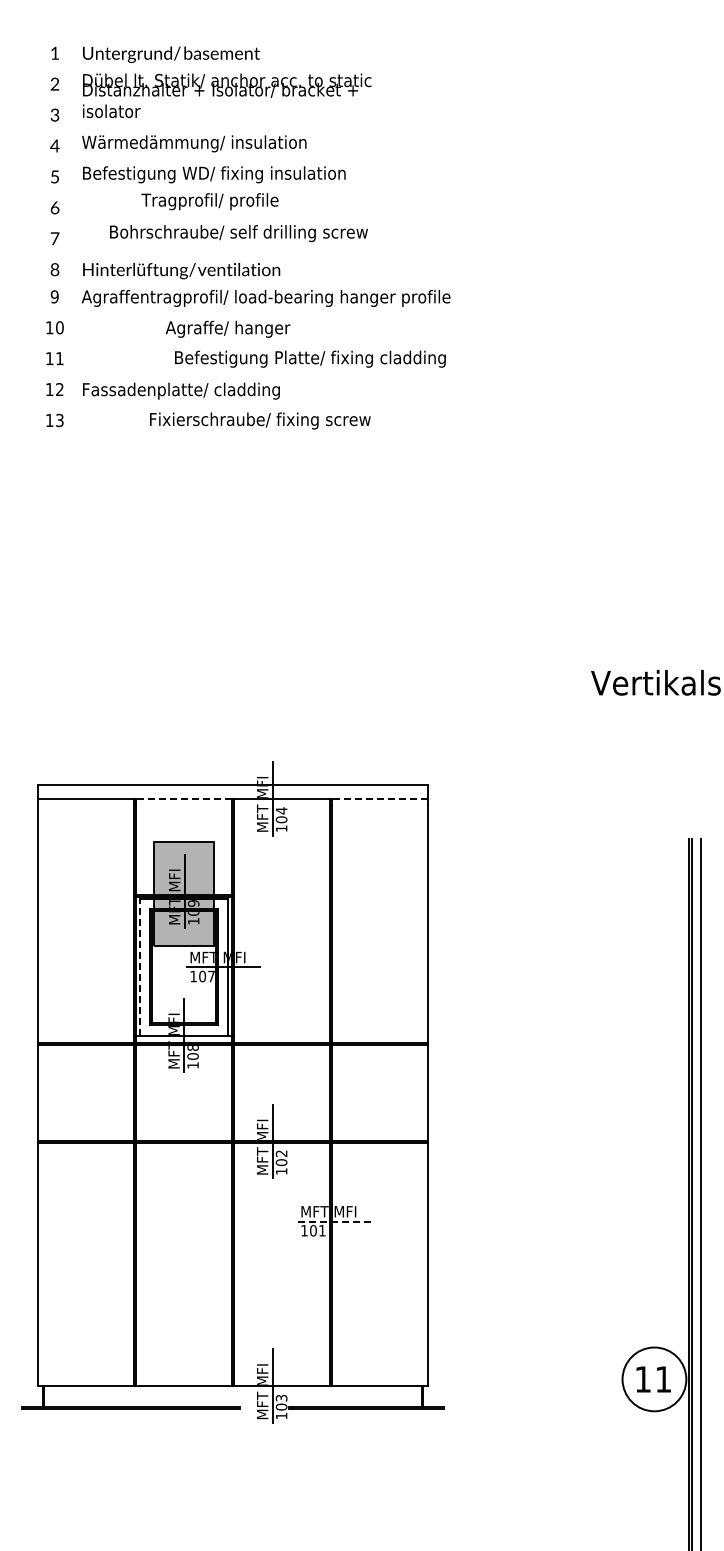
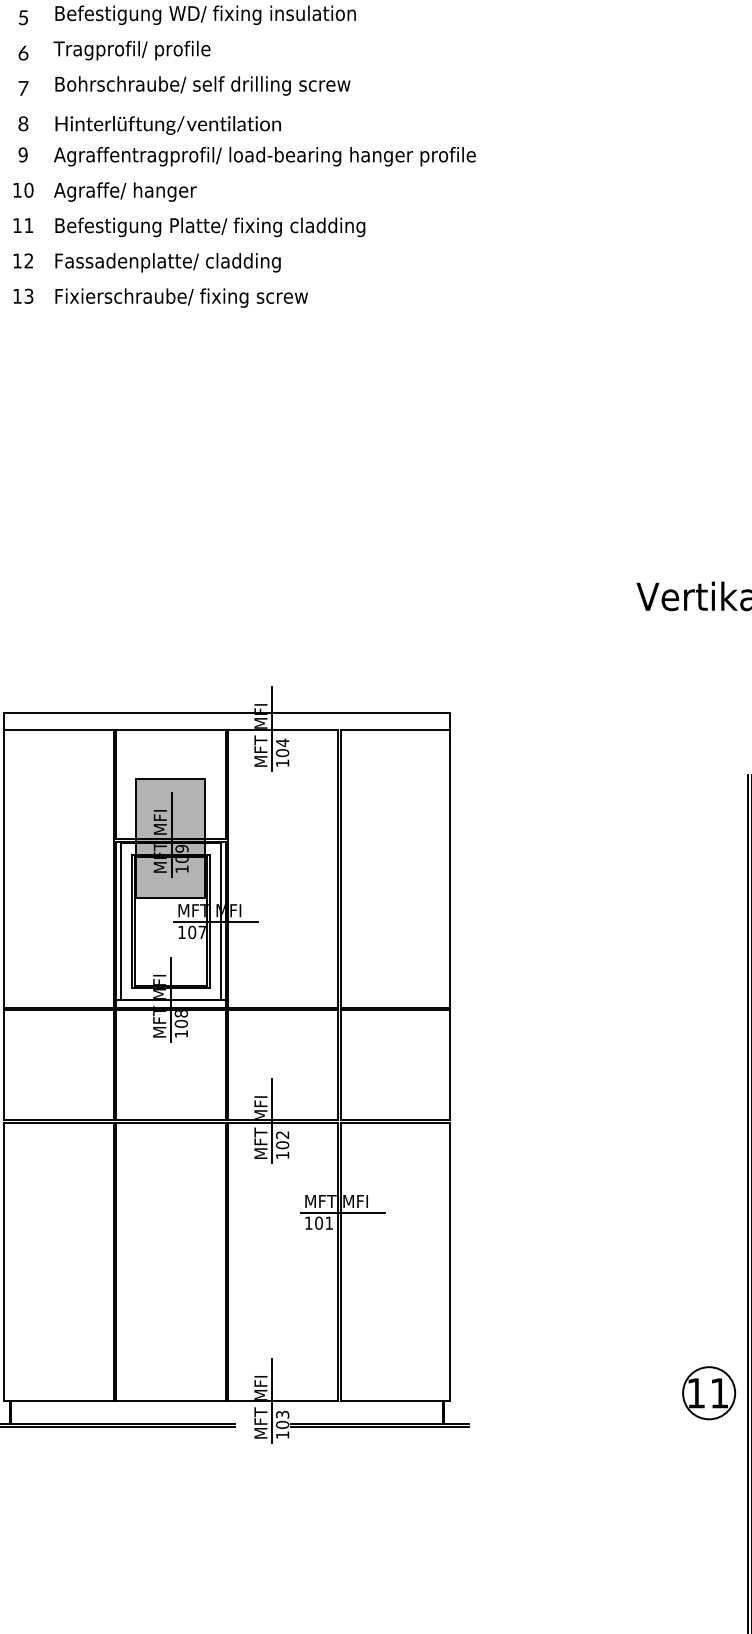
text: (209, 201) -> (131, 50), moved
text: (238, 233) -> (202, 85), moved
text: (227, 328) -> (124, 191), moved
text: (310, 358) -> (210, 226), moved
text: (260, 420) -> (181, 297), moved
line: (183, 799) -> (170, 729), dashed -> solid
line: (379, 799) -> (394, 729), dashed -> solid
line: (140, 966) -> (121, 920), dashed -> solid
line: (334, 1221) -> (343, 1212), dashed -> solid
circle: (654, 1379) -> (709, 1393), size x0.71

